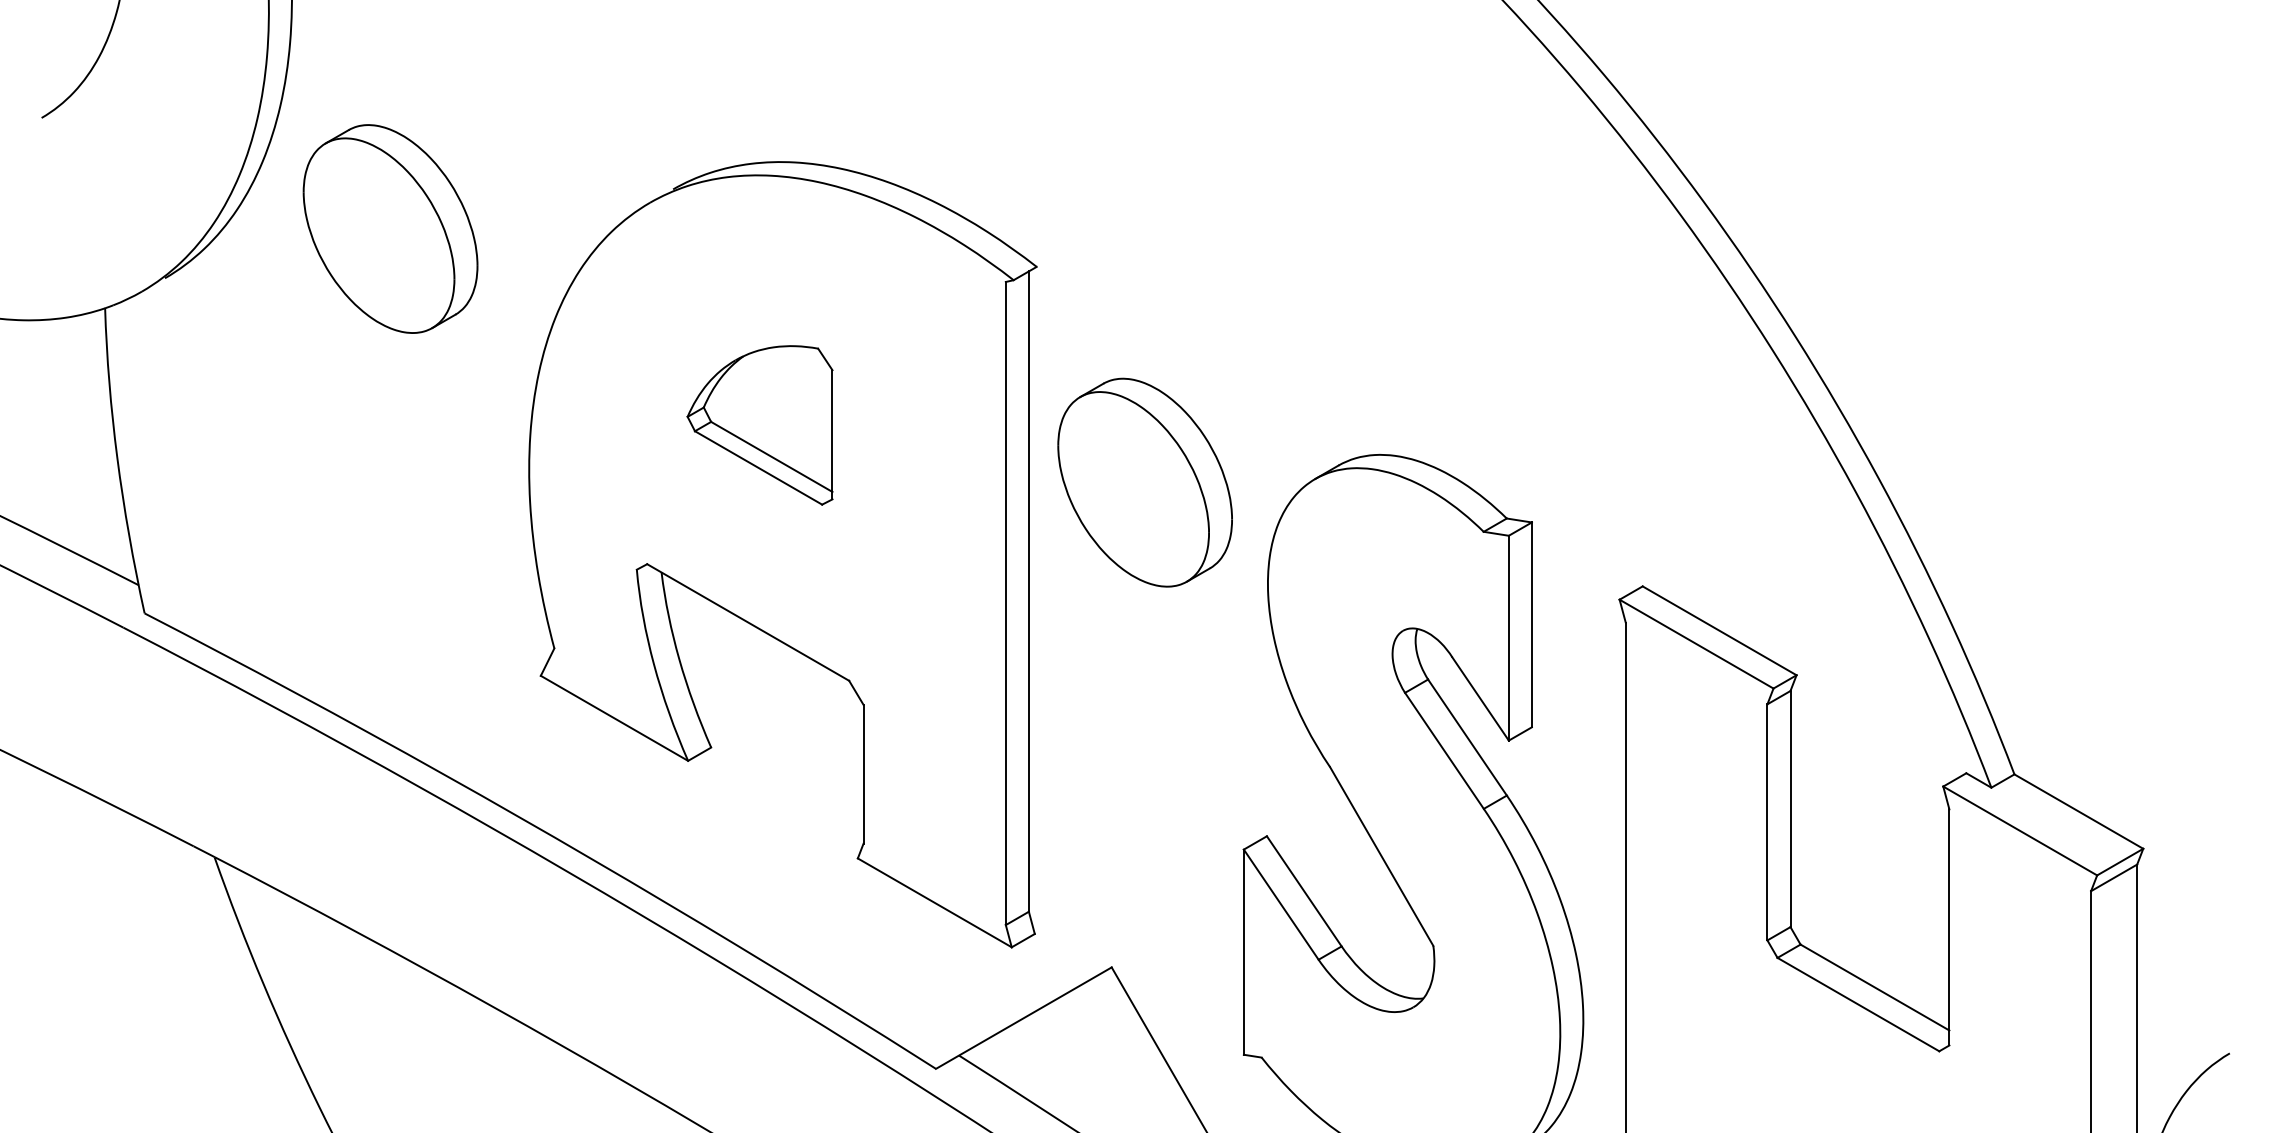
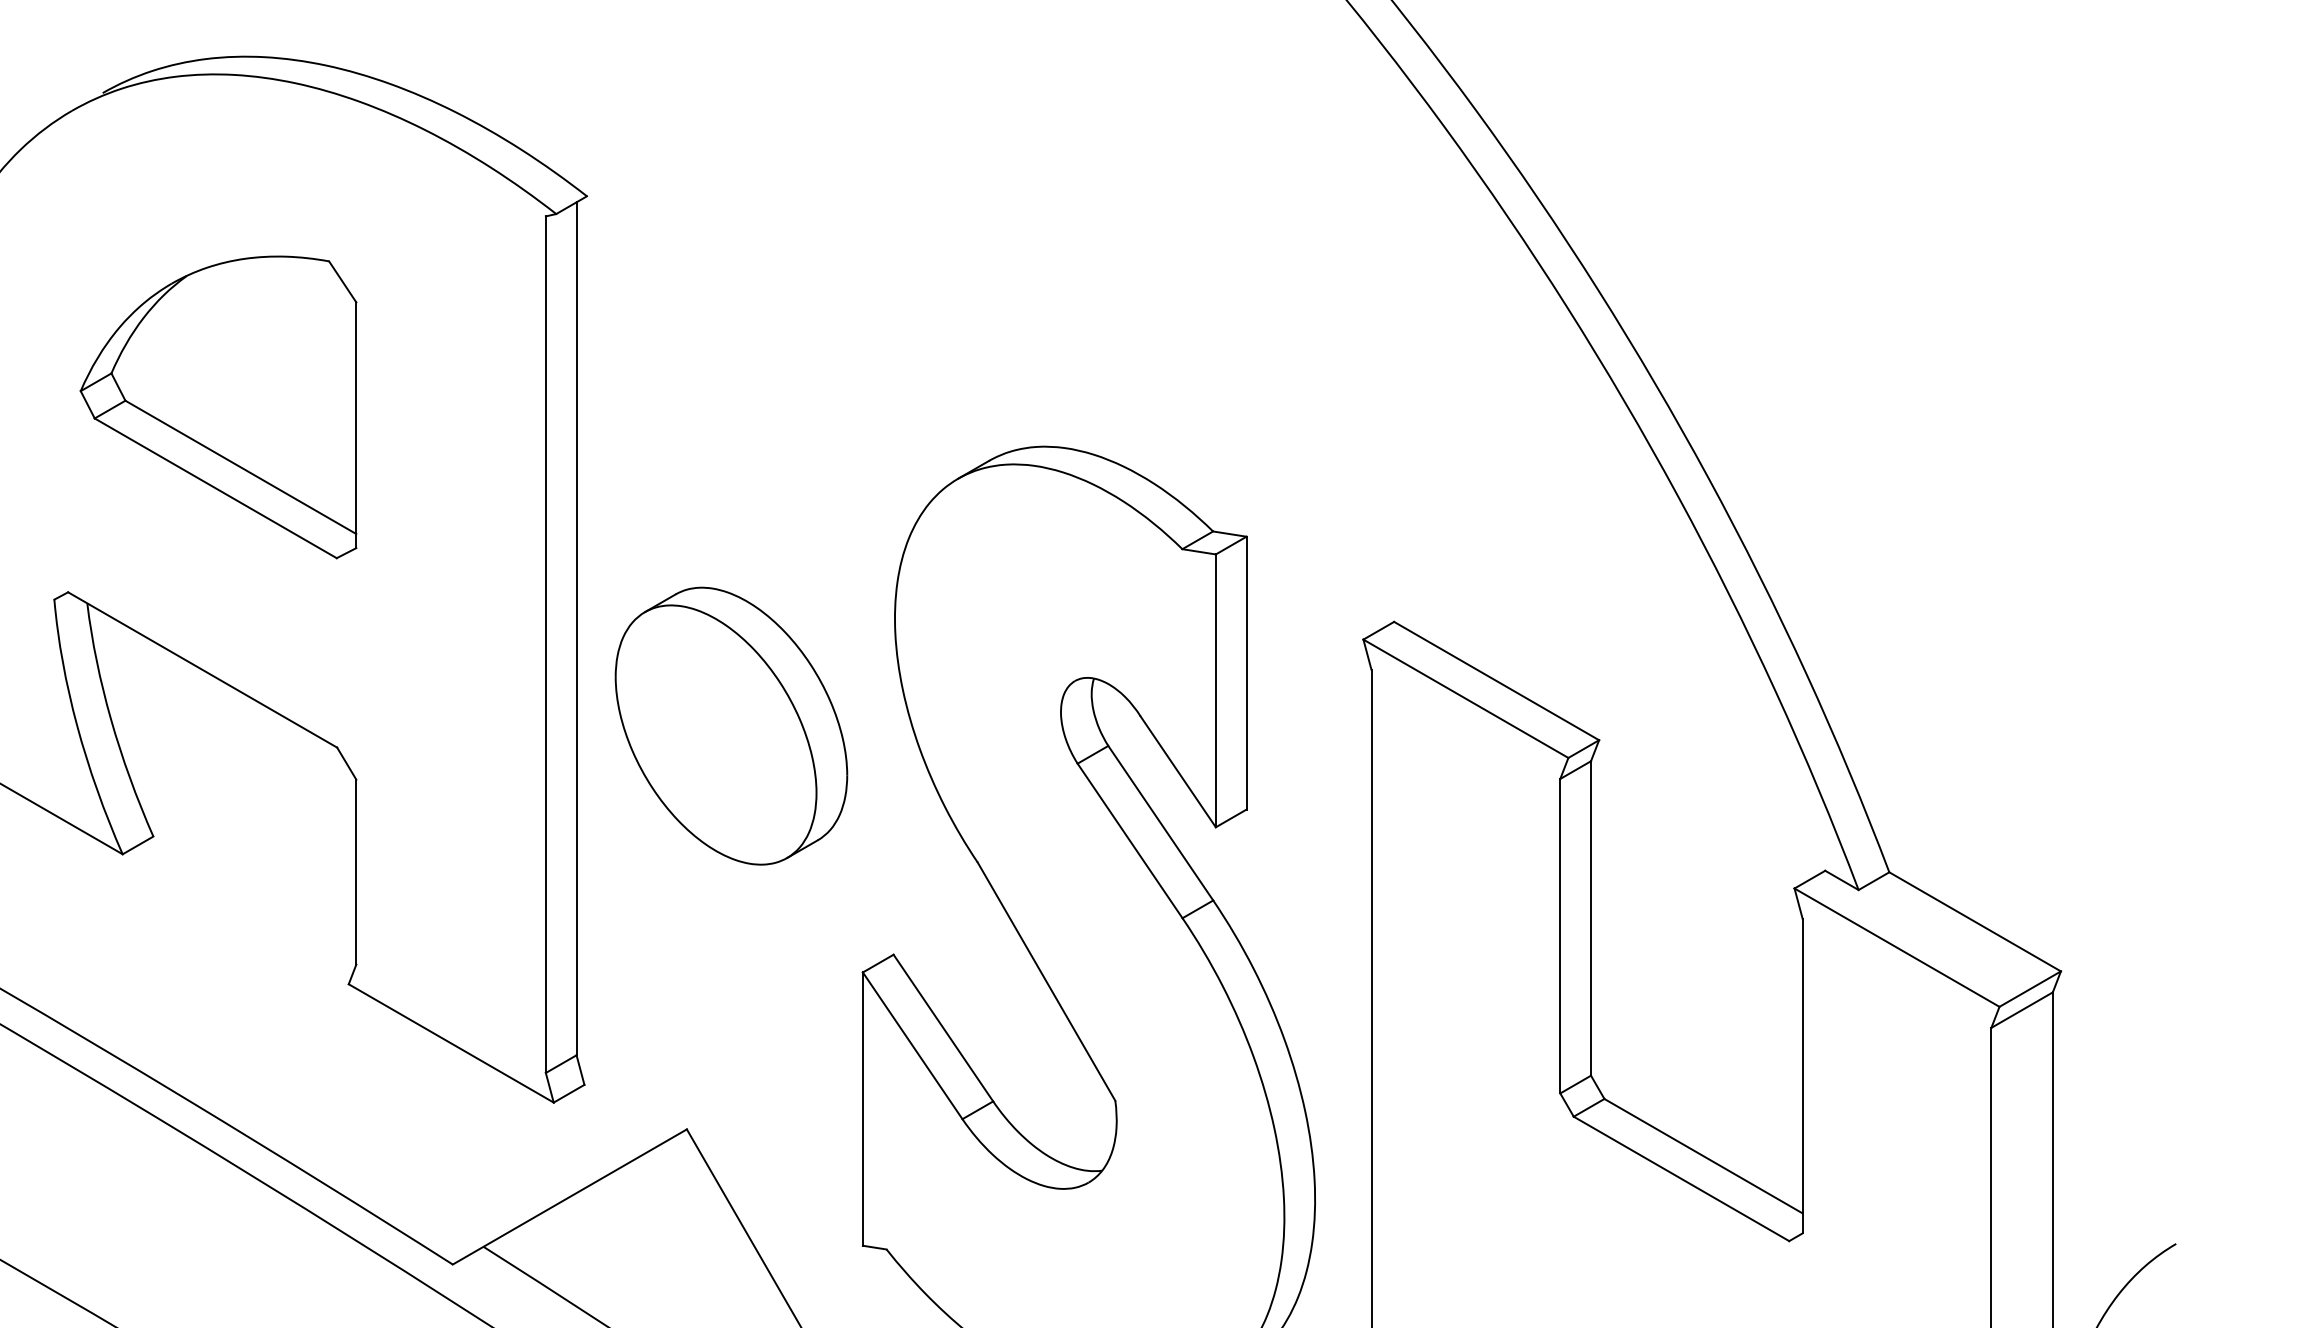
part: (759, 425) -> (217, 407), size x1.43
part: (1144, 482) -> (730, 725), moved

